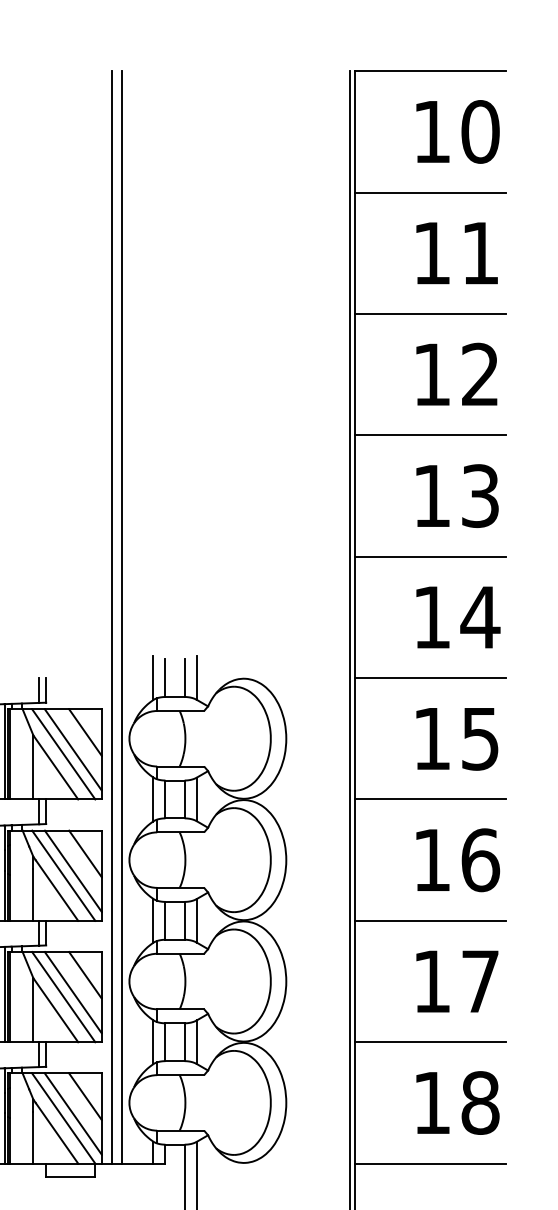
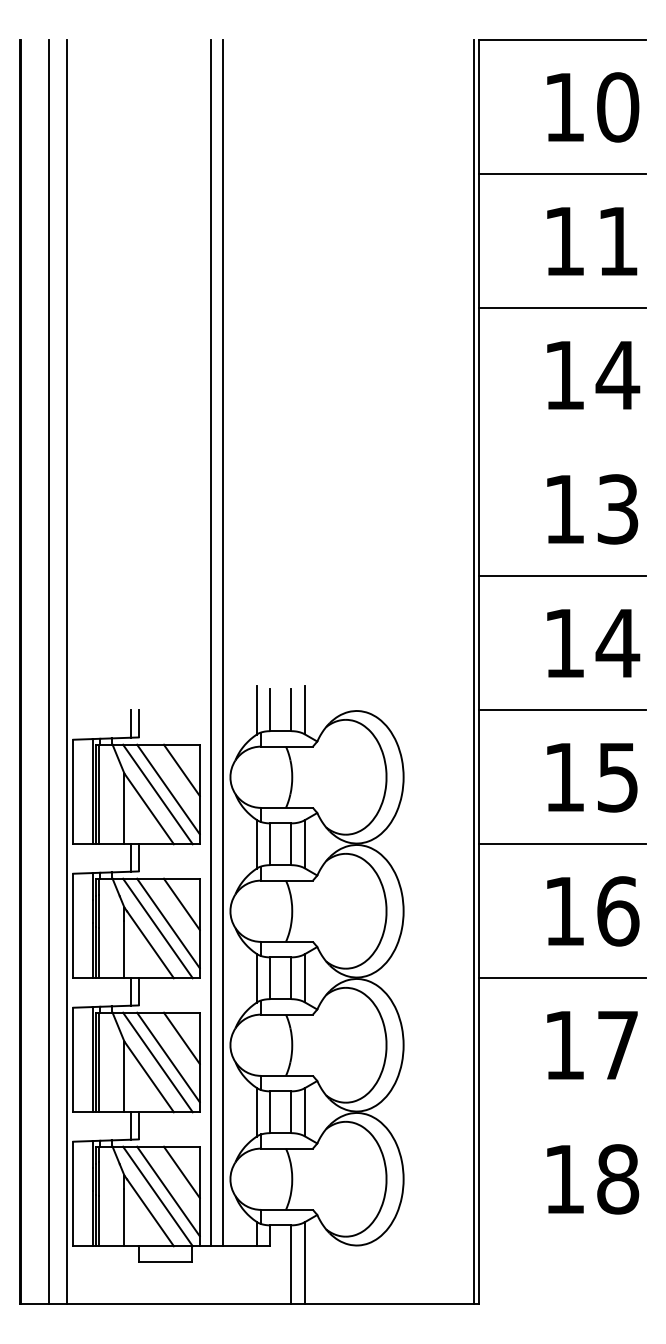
text: (480, 373) -> (617, 374), 12 -> 14
line: (430, 435) -> (562, 442), removed
line: (430, 1042) -> (562, 1112), removed
line: (430, 1163) -> (562, 1246), removed

